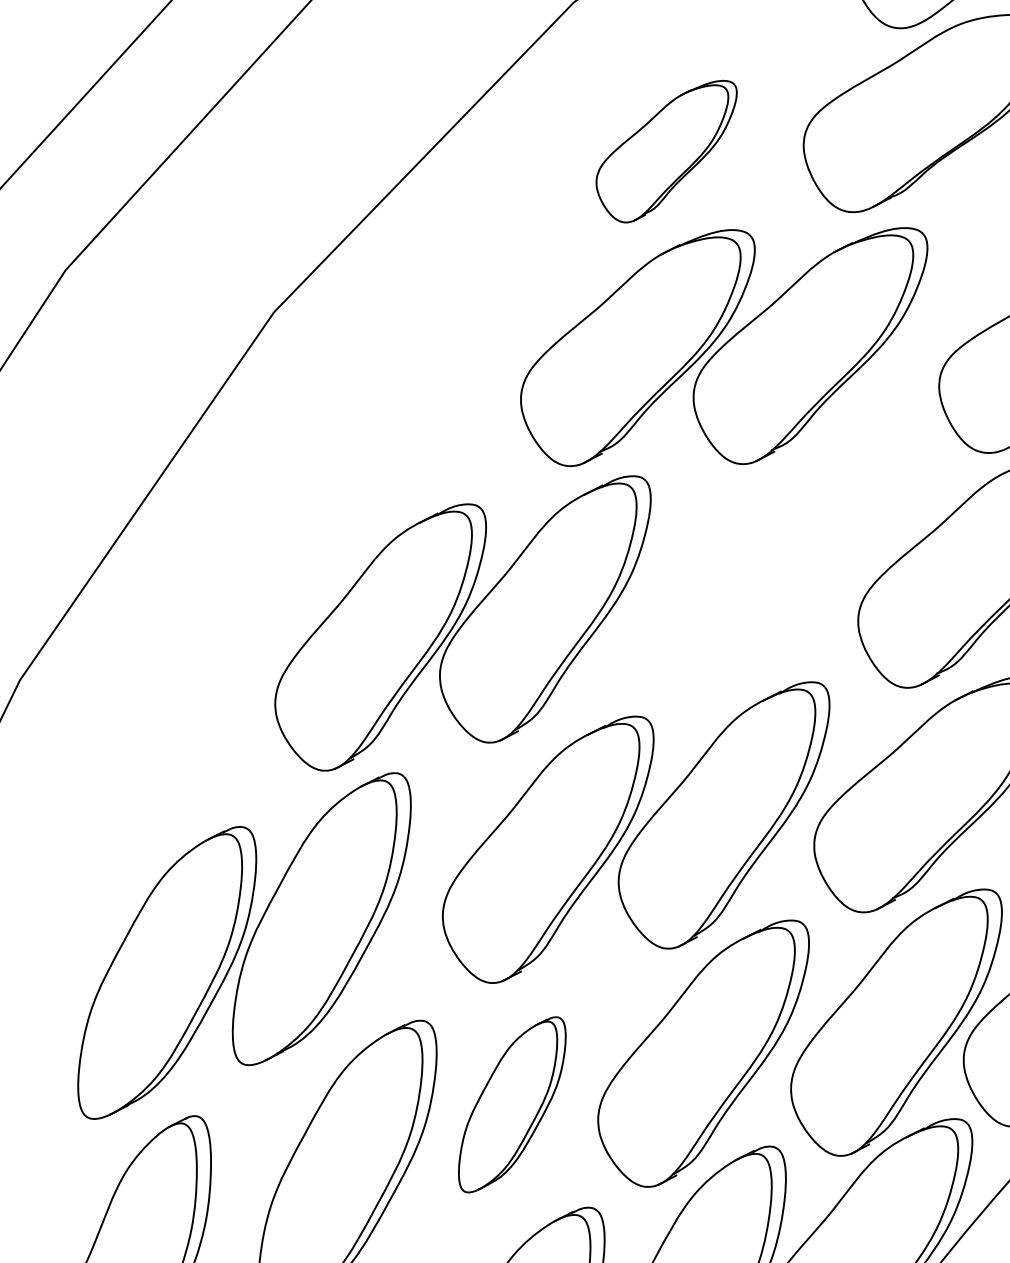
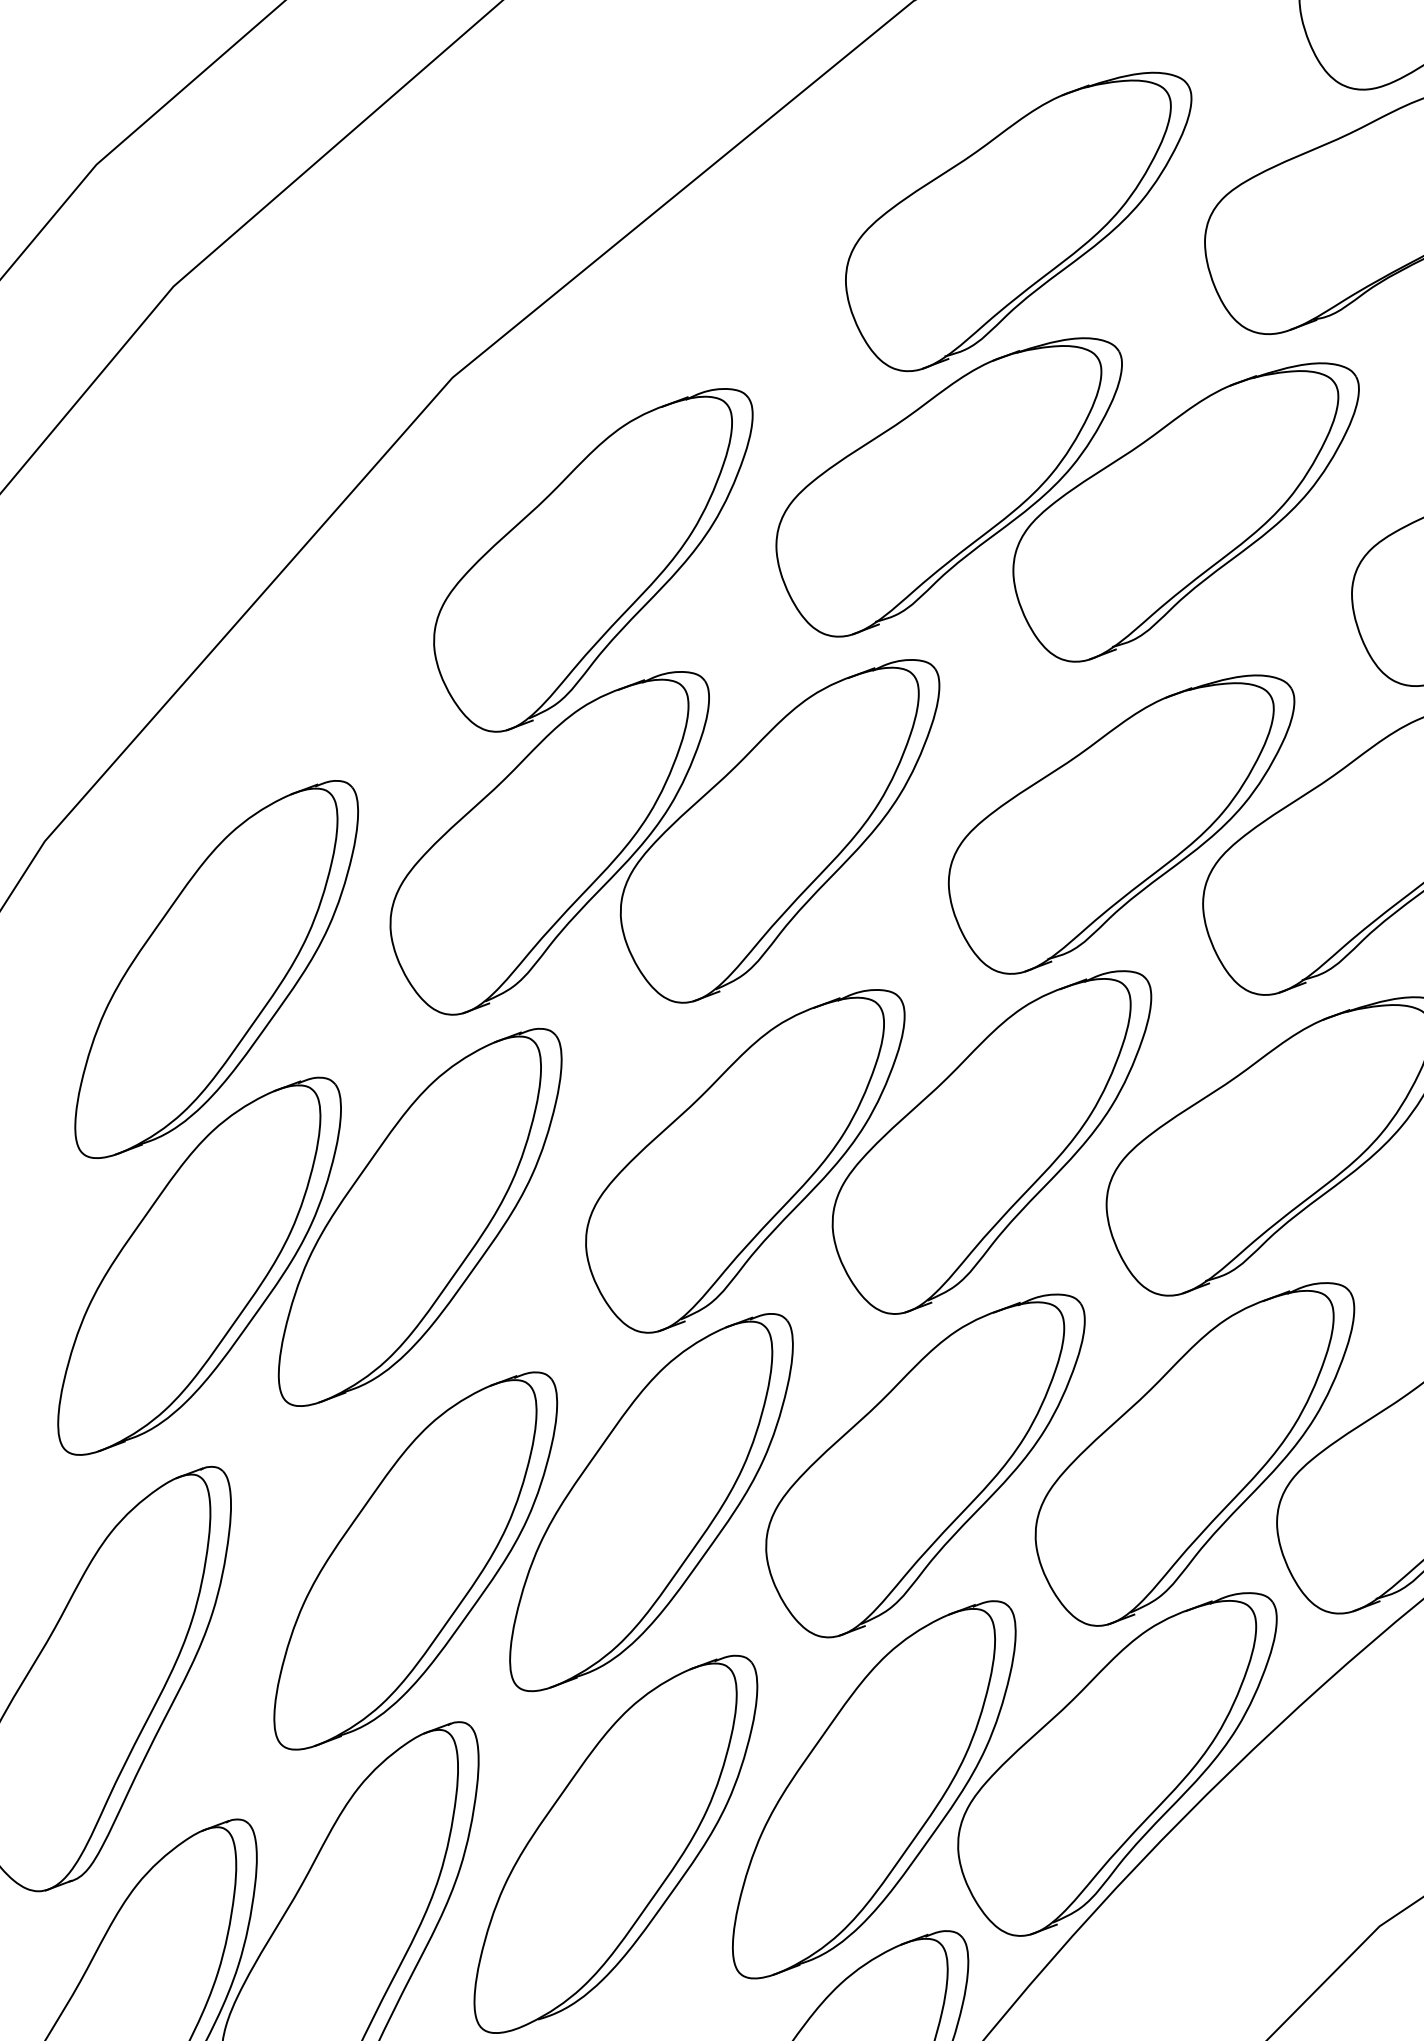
part: (668, 152) -> (1018, 221), size x1.67
part: (390, 431) -> (593, 560), added
part: (793, 577) -> (1121, 824), added
part: (154, 757) -> (216, 969), added
part: (512, 1104) -> (651, 1502), size x1.67

